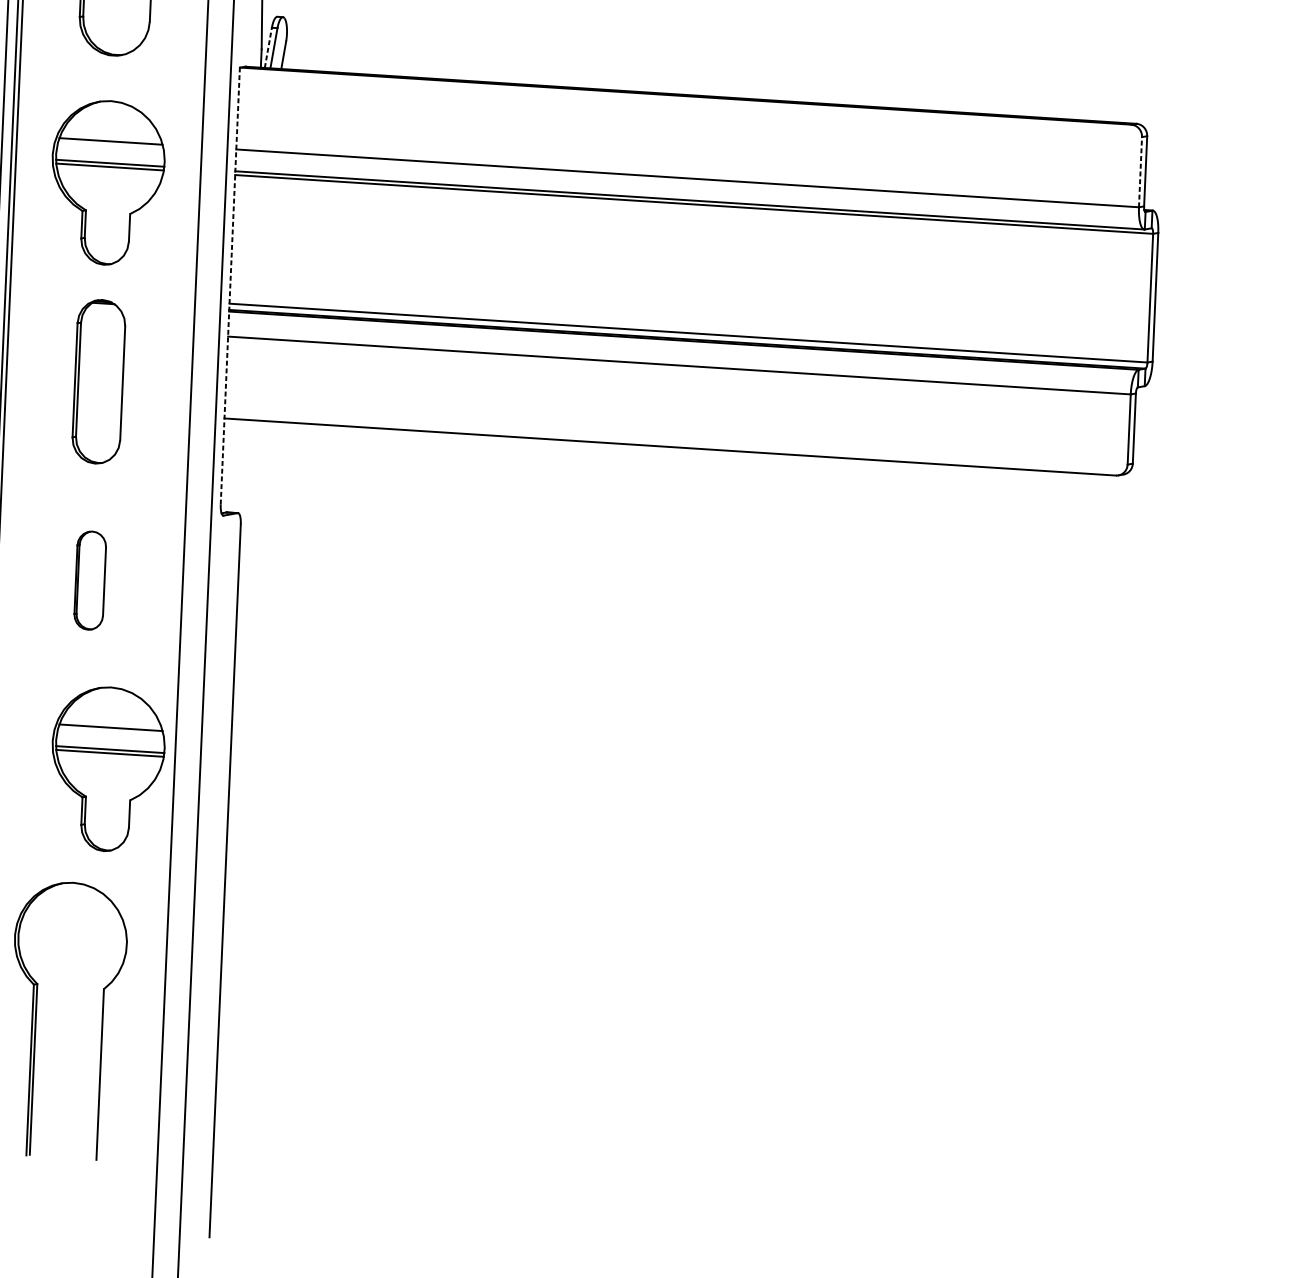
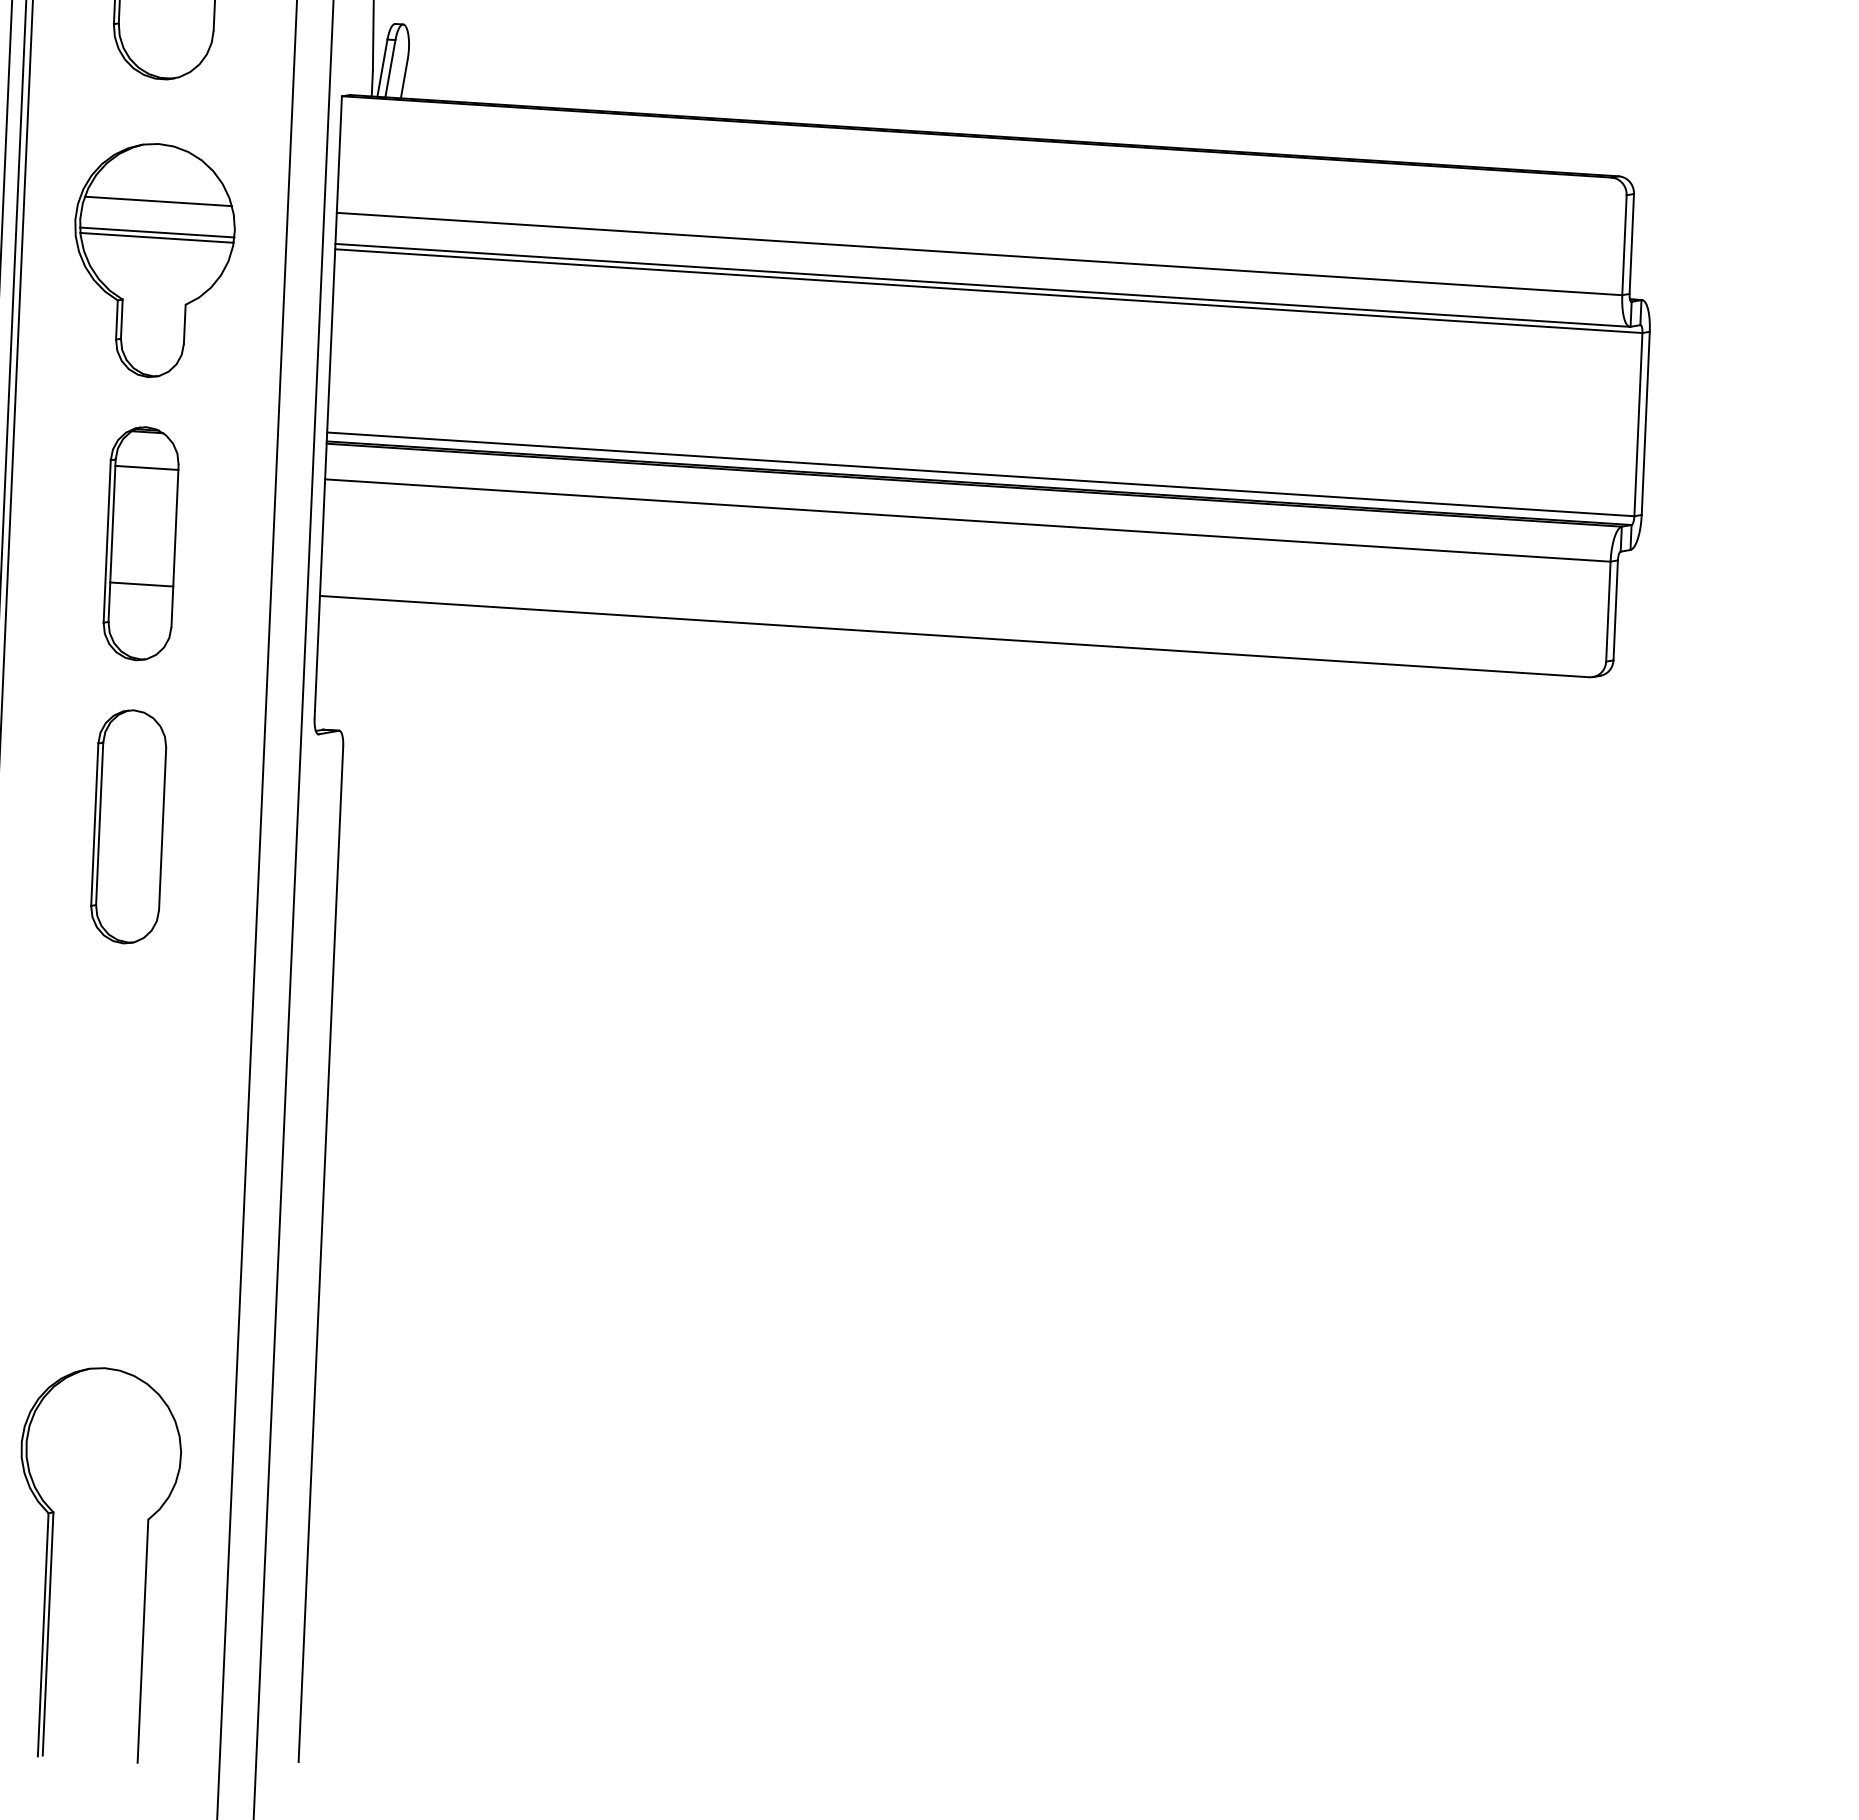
line: (268, 47) -> (382, 67), dashed -> solid
line: (1140, 171) -> (1624, 244), dashed -> solid
line: (230, 285) -> (328, 406), dashed -> solid
line: (102, 328) -> (146, 467), added
line: (99, 410) -> (141, 584), added
part: (90, 580) -> (128, 826), size x1.67
part: (108, 769) -> (154, 1095), removed
part: (101, 1021) -> (145, 1565), moved

